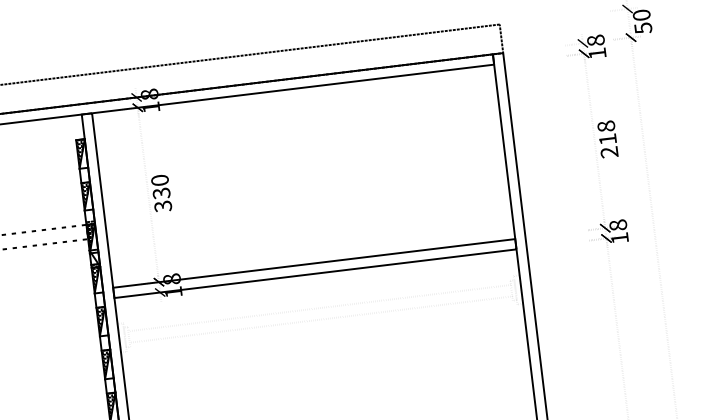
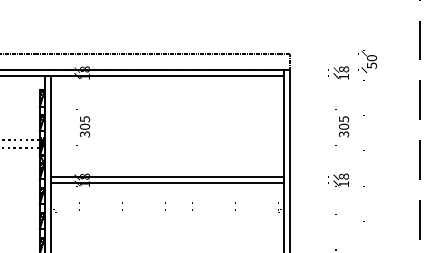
text: (608, 138) -> (344, 126), 218 -> 305
text: (159, 186) -> (84, 122), 330 -> 305

